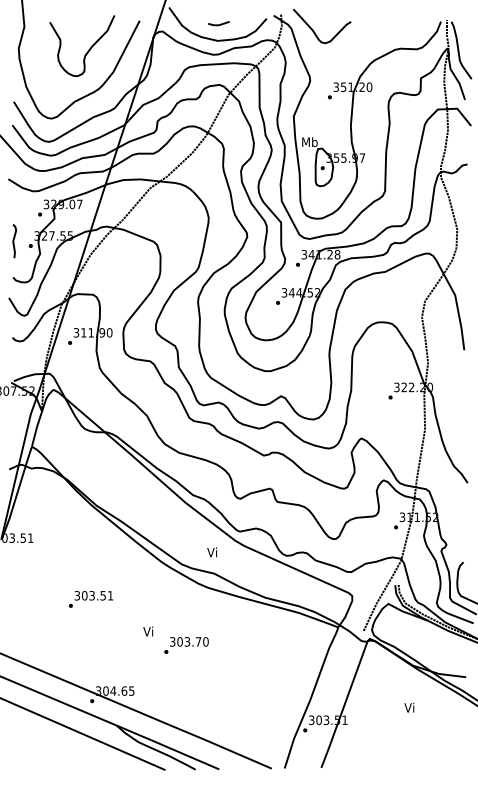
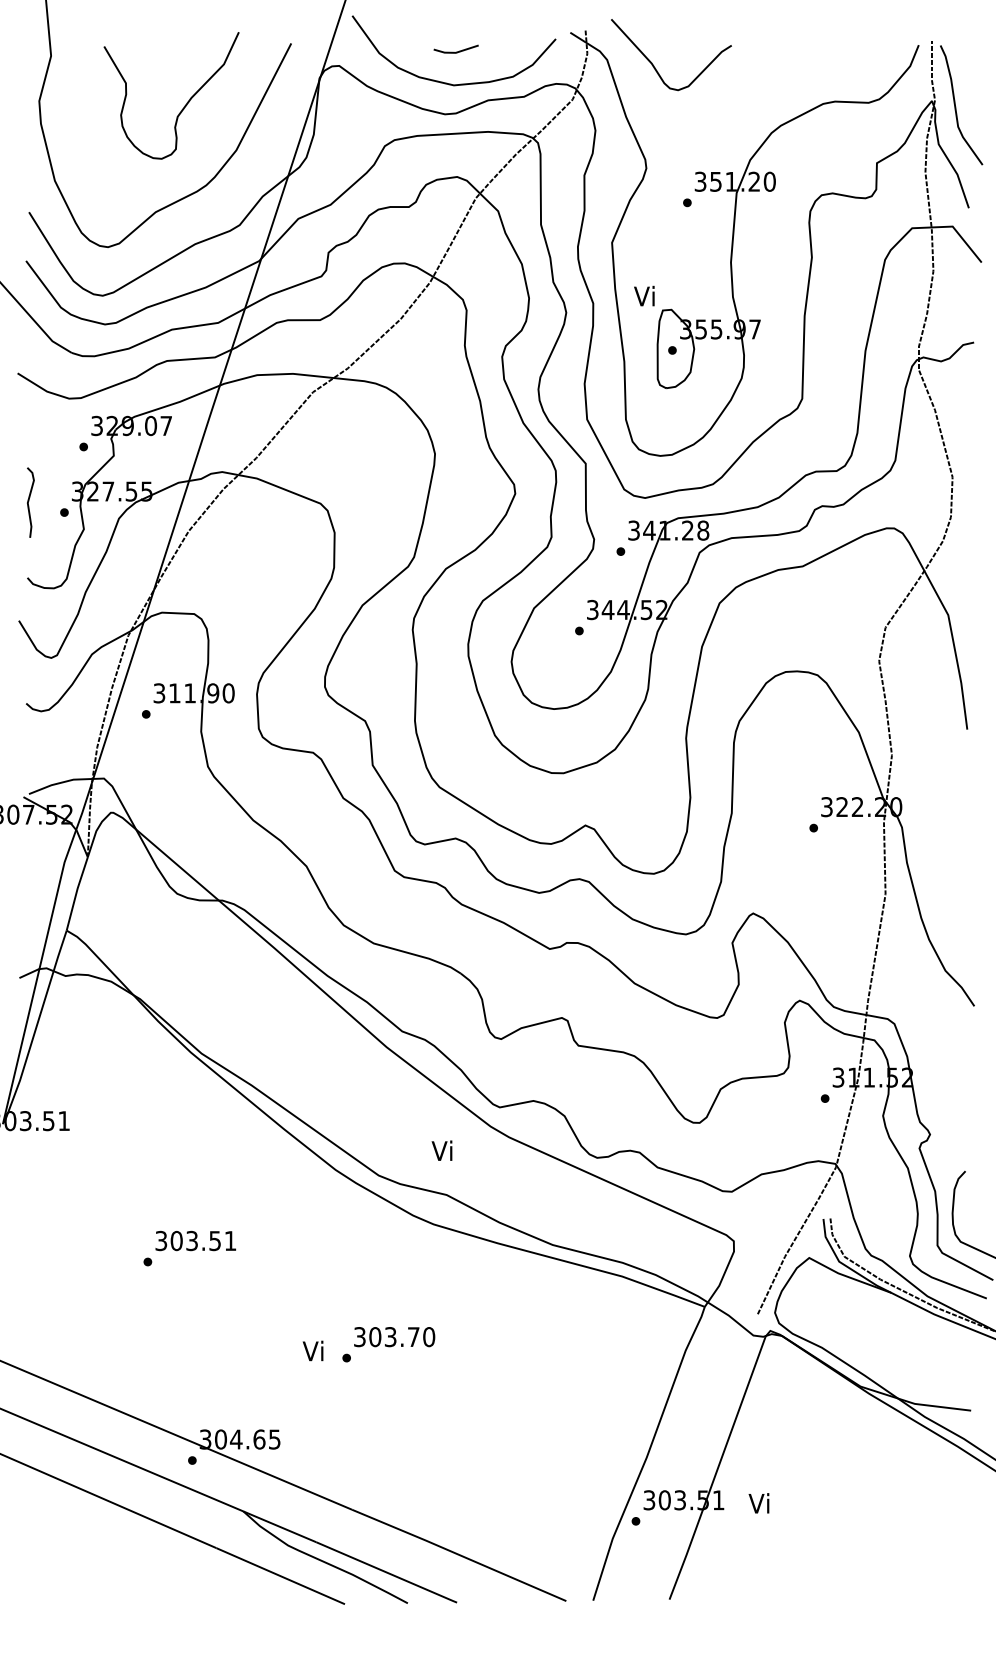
text: (309, 142) -> (644, 296), Mb -> Vi
text: (148, 631) -> (313, 1350), moved
text: (409, 707) -> (759, 1502), moved

